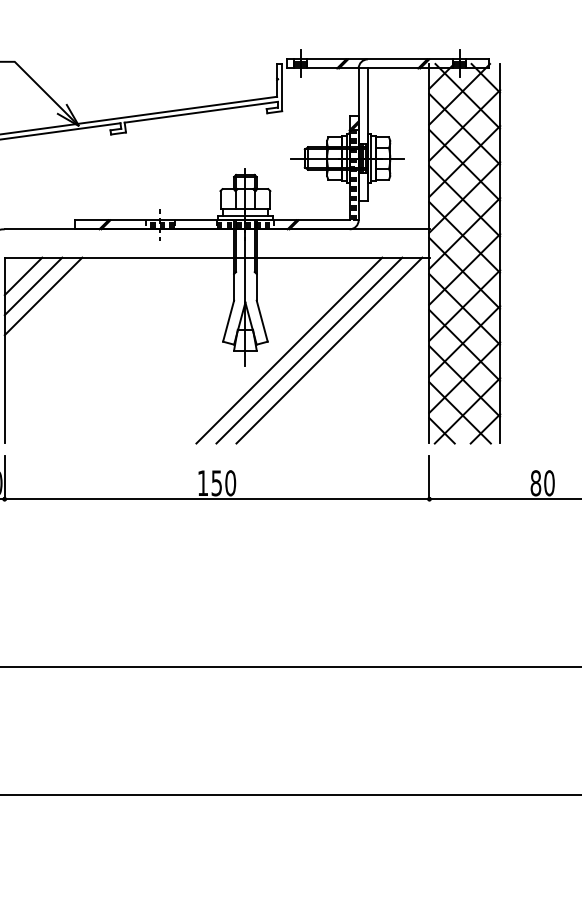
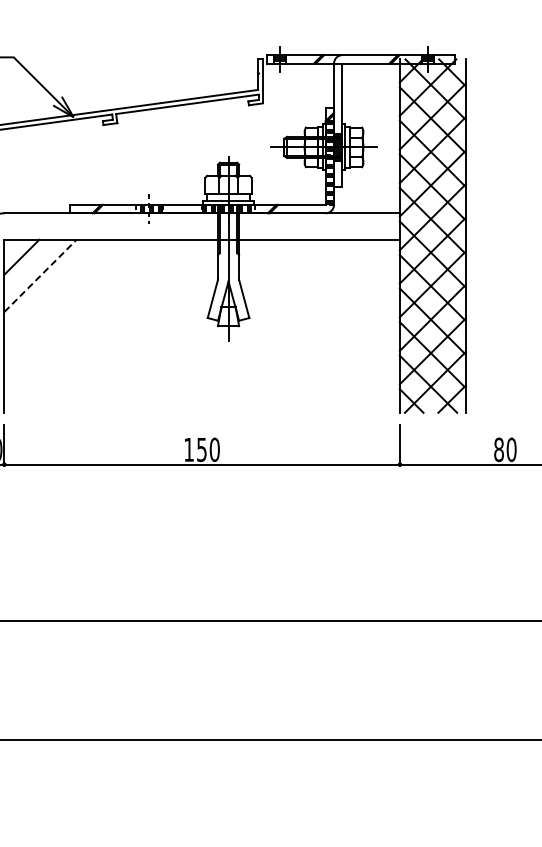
line: (33, 286) -> (31, 266), removed
line: (43, 296) -> (40, 275), solid -> dashed
line: (289, 349) -> (269, 325), removed
line: (308, 349) -> (287, 325), removed
line: (329, 349) -> (306, 325), removed

